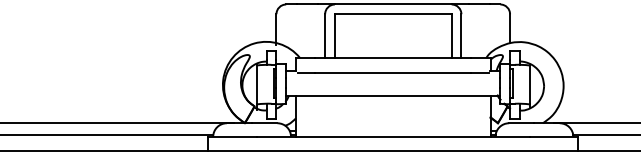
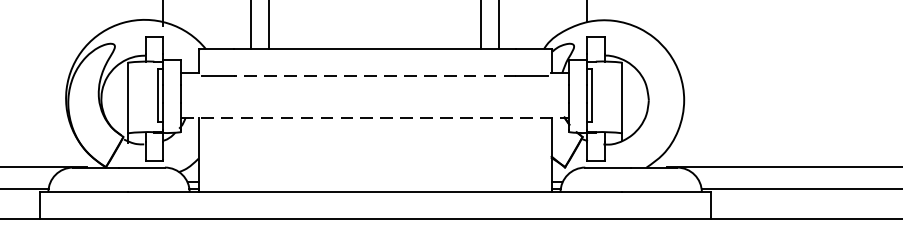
line: (393, 72) -> (375, 75), solid -> dashed
line: (393, 95) -> (375, 117), solid -> dashed

